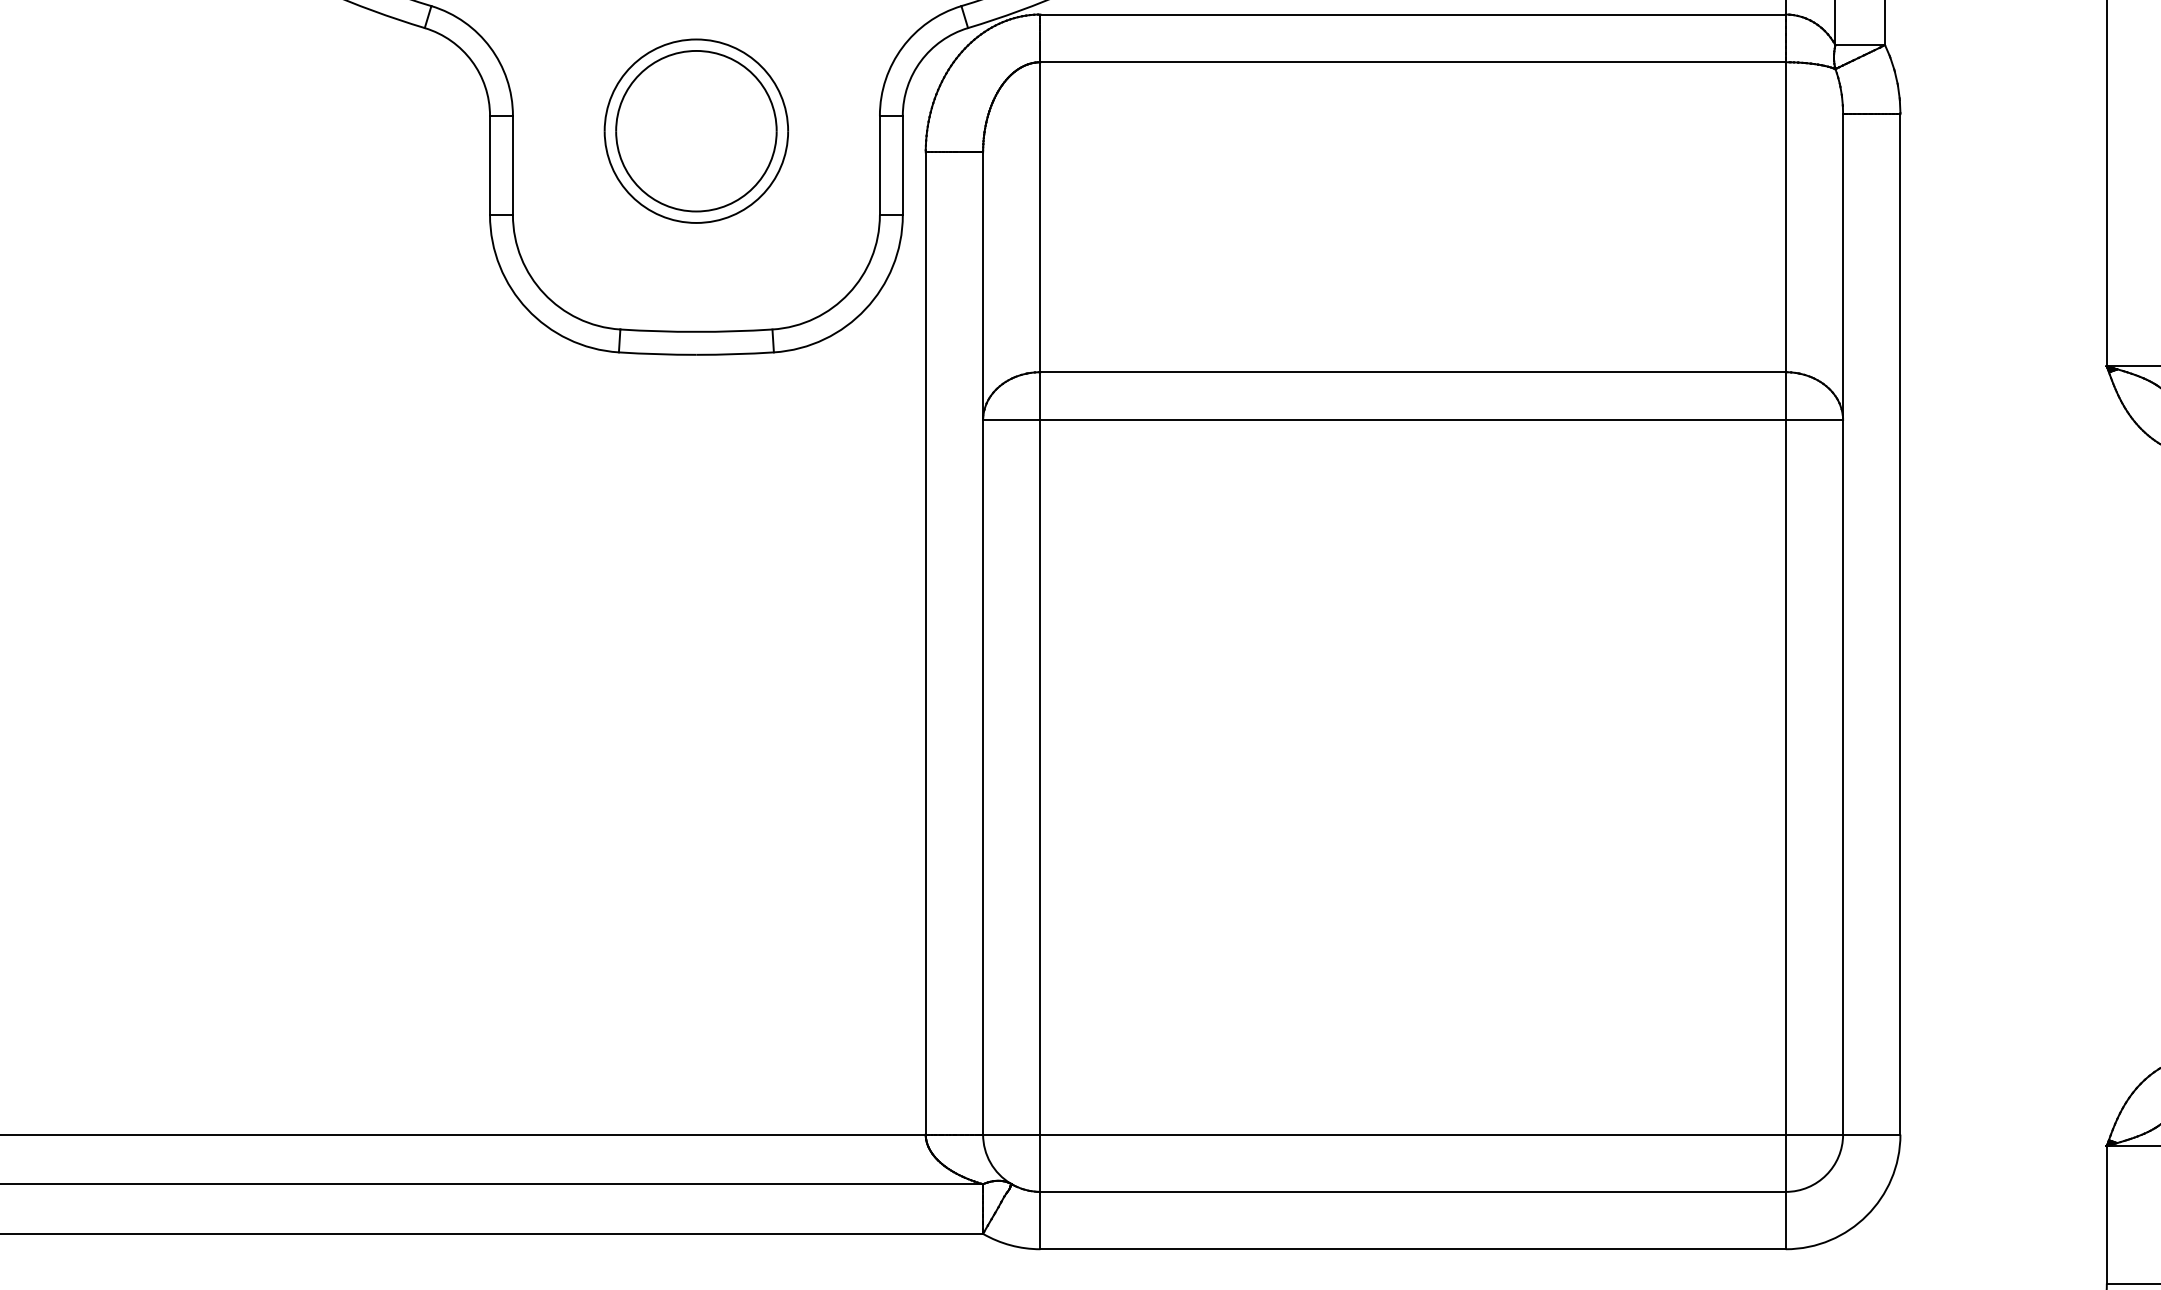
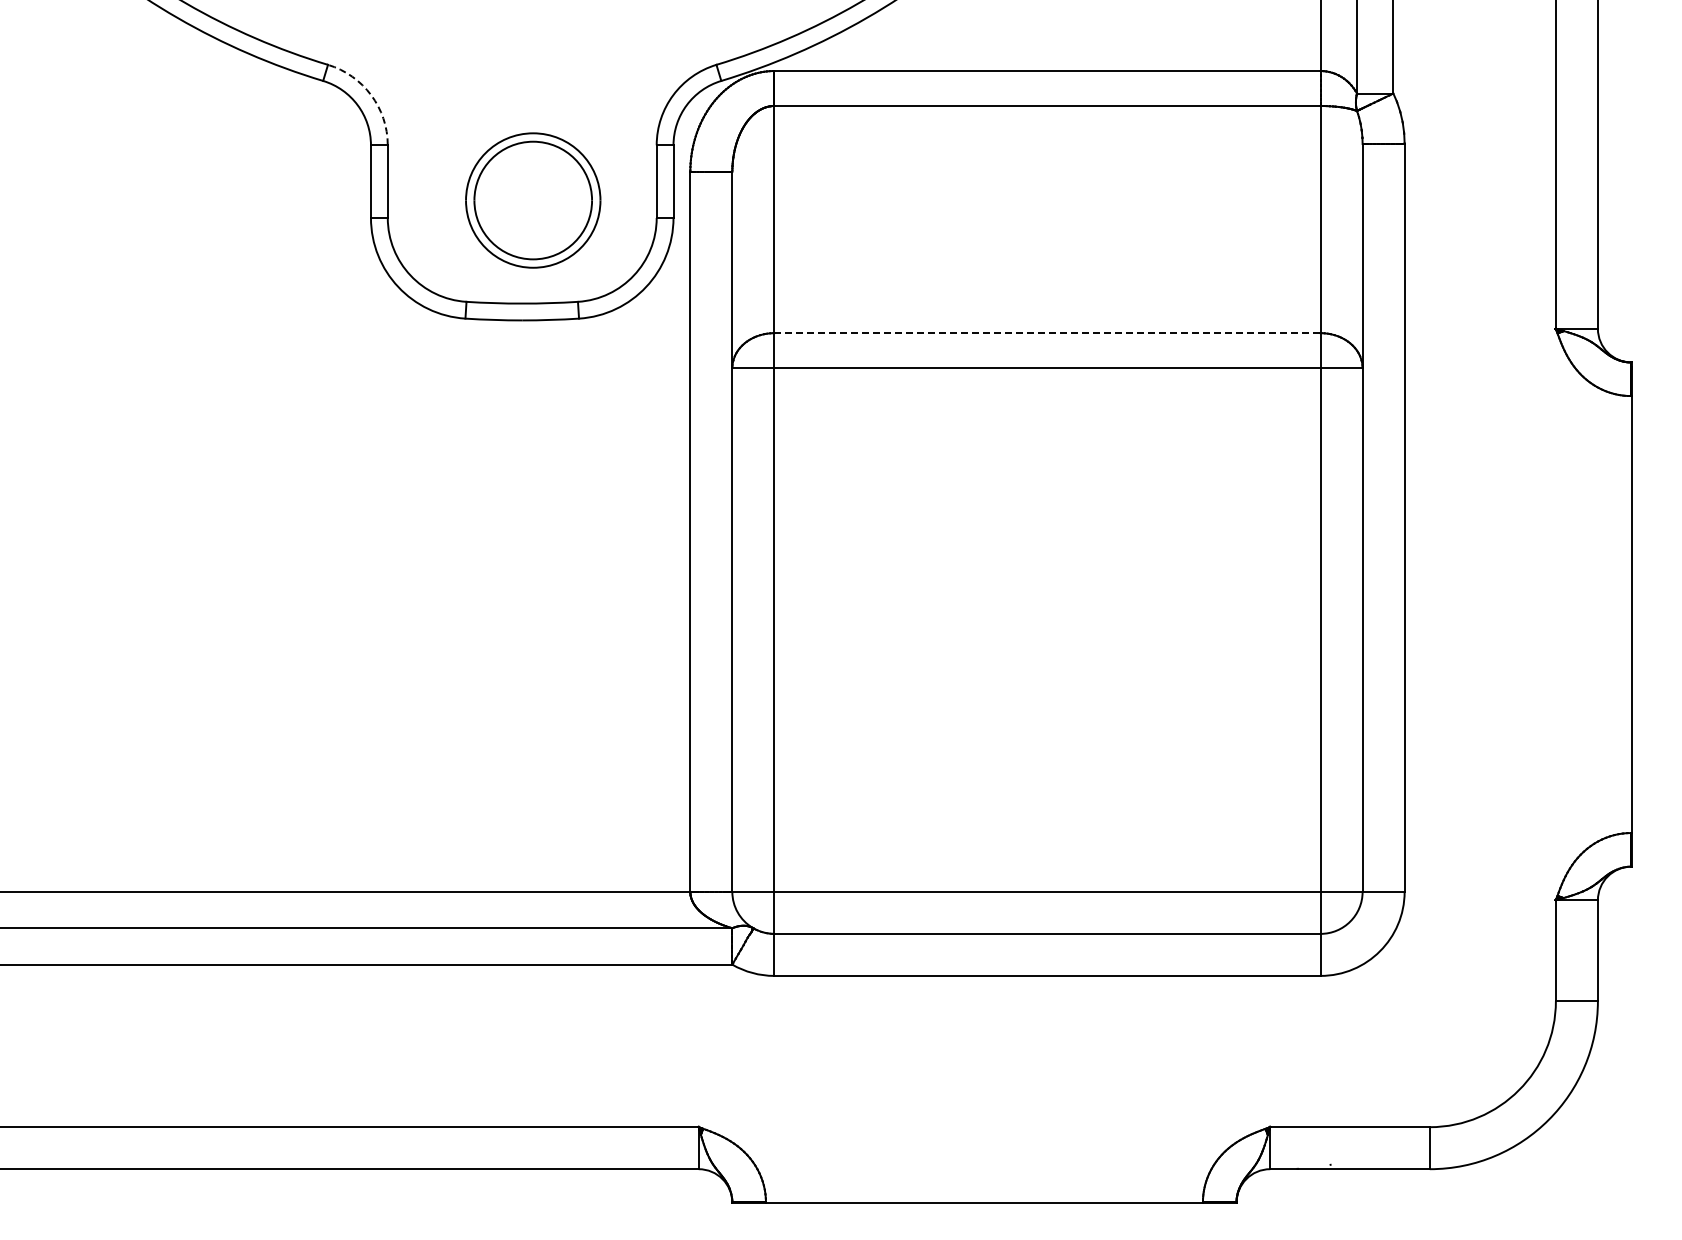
arc: (490, 47) -> (371, 95), solid -> dashed
part: (696, 131) -> (533, 200), moved
line: (1413, 372) -> (1047, 333), solid -> dashed

